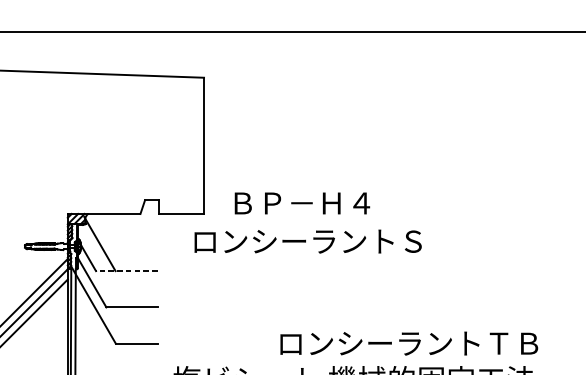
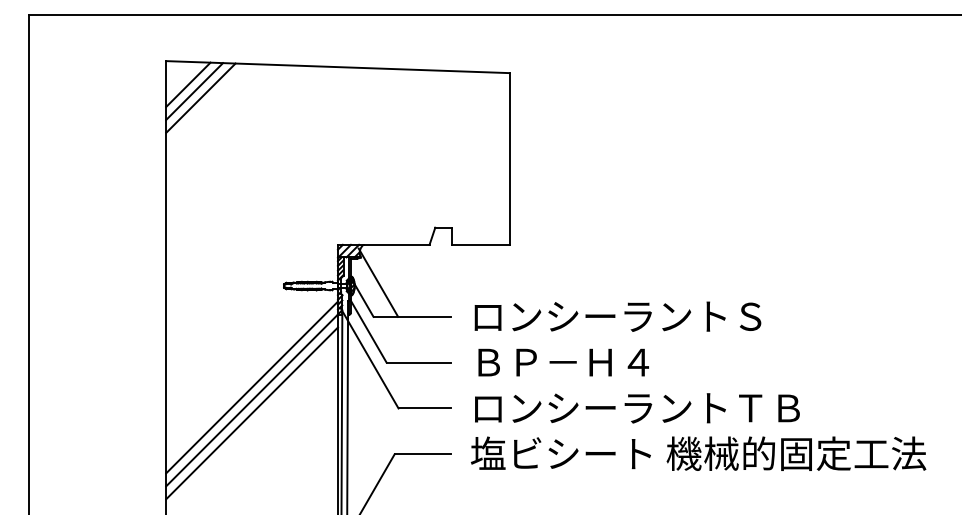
text: (302, 203) -> (563, 362), moved
text: (307, 241) -> (617, 316), moved
line: (126, 270) -> (412, 316), dashed -> solid
text: (409, 343) -> (637, 408), moved

